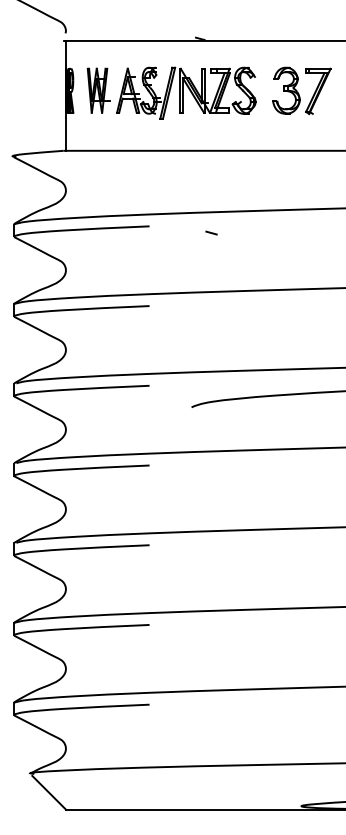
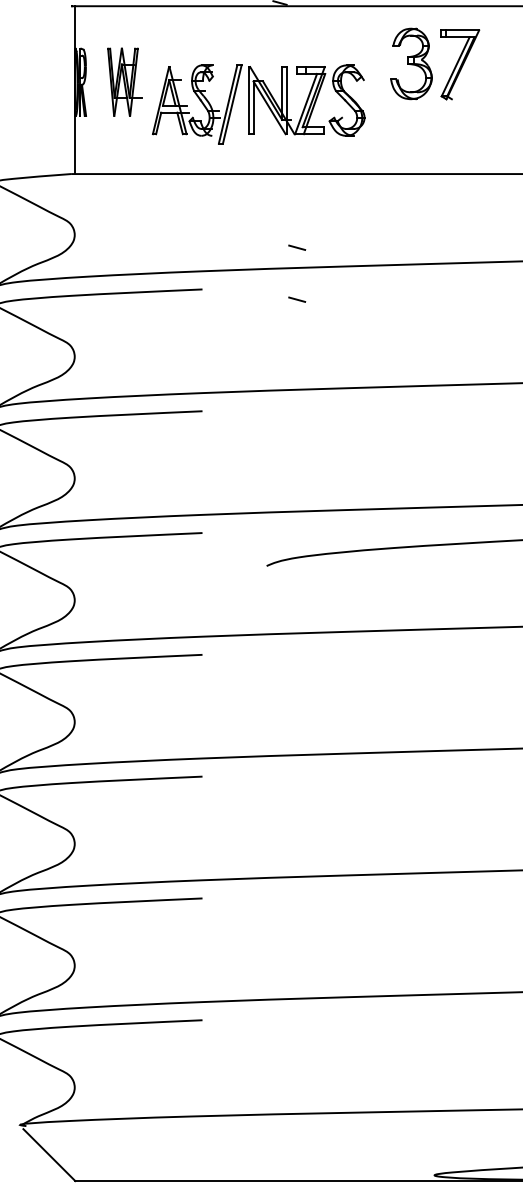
part: (301, 90) -> (434, 63), moved
part: (186, 92) -> (258, 103), moved
line: (211, 198) -> (297, 246), added

